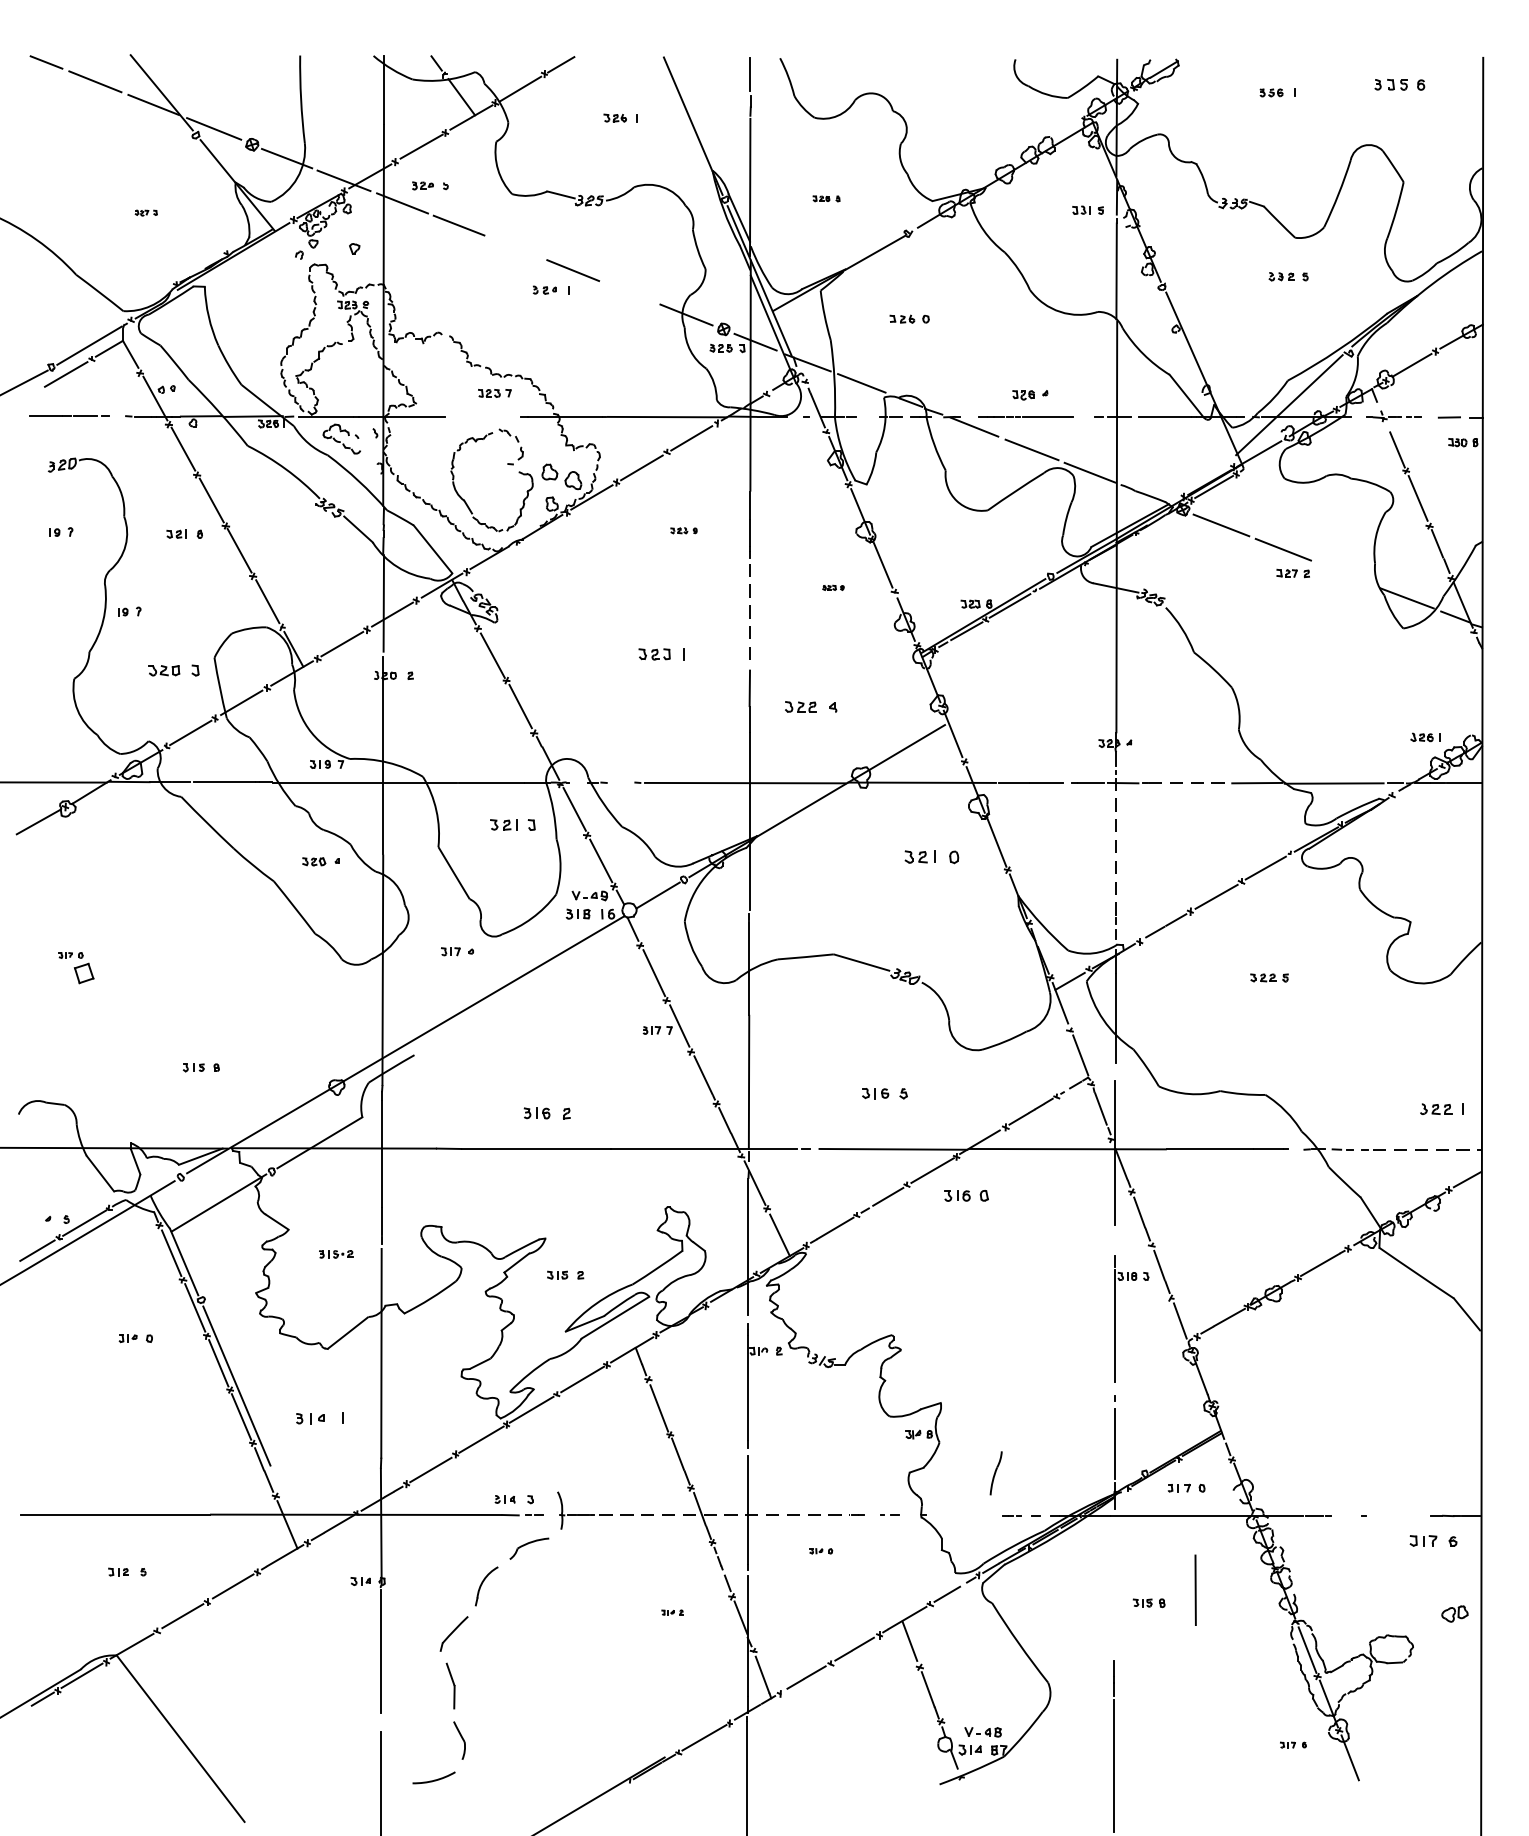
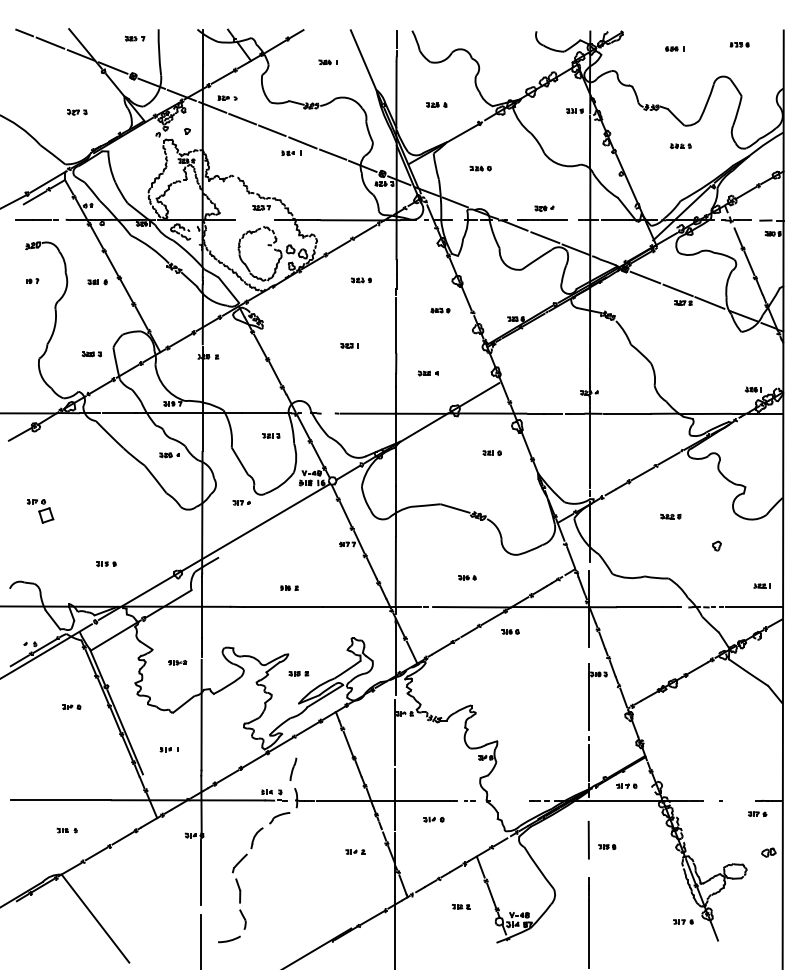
part: (254, 72) -> (134, 38), added
part: (1399, 84) -> (739, 44), size x0.71
part: (826, 197) -> (436, 104), size x1.43
part: (146, 213) -> (77, 112), size x1.67
line: (515, 247) -> (272, 130), added
line: (631, 292) -> (333, 154), added
part: (684, 530) -> (361, 280), size x1.43
line: (1342, 572) -> (709, 302), added
part: (833, 587) -> (440, 310), size x1.67
part: (129, 610) -> (68, 322), removed
line: (750, 616) -> (396, 325), dashed -> solid
part: (661, 653) -> (349, 345), size x0.71
part: (173, 671) -> (91, 354), size x0.71
part: (808, 706) -> (427, 373), size x0.71
line: (1189, 782) -> (628, 413), dashed -> solid
part: (513, 824) -> (271, 435), size x0.71
line: (1115, 847) -> (589, 447), dashed -> solid
part: (930, 858) -> (491, 453), size x0.62
part: (76, 968) -> (40, 511), size x1.43
part: (1355, 1032) -> (716, 545), added
part: (884, 1093) -> (467, 577), size x0.71
part: (1441, 1108) -> (761, 585), size x0.71
part: (547, 1111) -> (289, 587), size x0.71
line: (1427, 1149) -> (754, 607), dashed -> solid
part: (966, 1195) -> (510, 631), size x0.71
part: (318, 1418) -> (168, 749), size x0.71
line: (996, 1471) -> (293, 768), moved
line: (725, 1515) -> (383, 800), dashed -> solid
part: (1433, 1539) -> (757, 813), size x0.71
part: (820, 1551) -> (433, 819), size x1.67
line: (1195, 1590) -> (588, 840), moved
part: (672, 1611) -> (355, 851), size x1.67
part: (873, 1715) -> (461, 906), added
part: (1293, 1744) -> (683, 921), size x1.43

